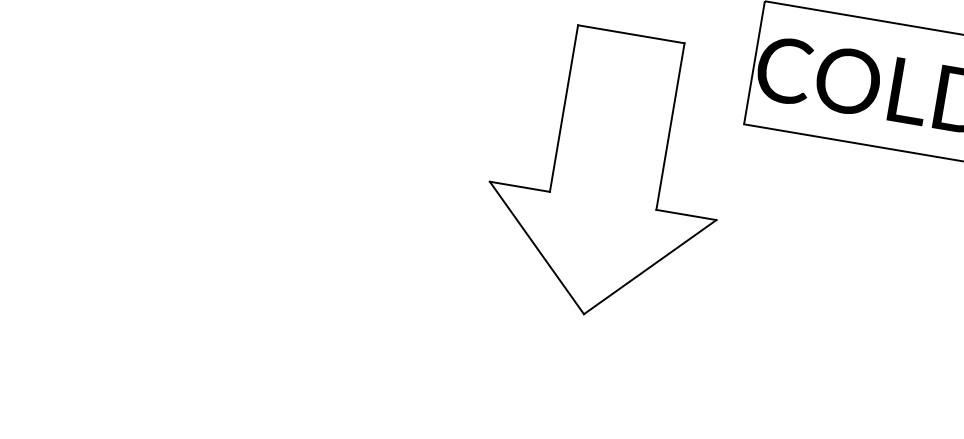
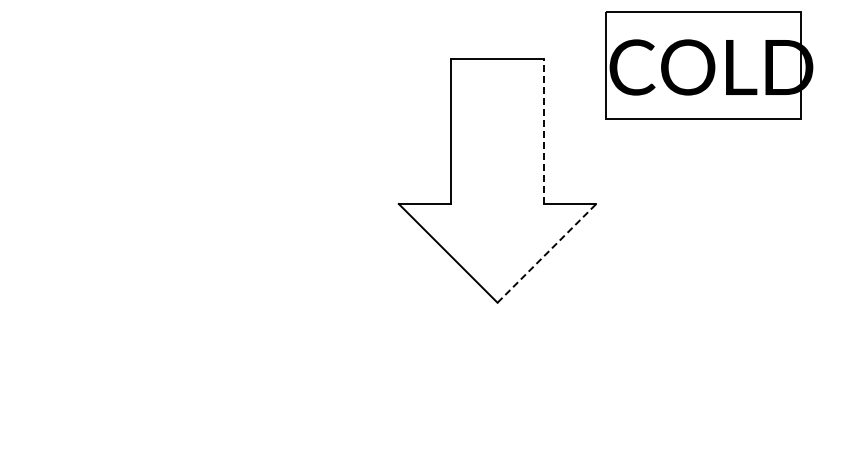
line: (669, 126) -> (543, 131), solid -> dashed
line: (649, 267) -> (546, 253), solid -> dashed

